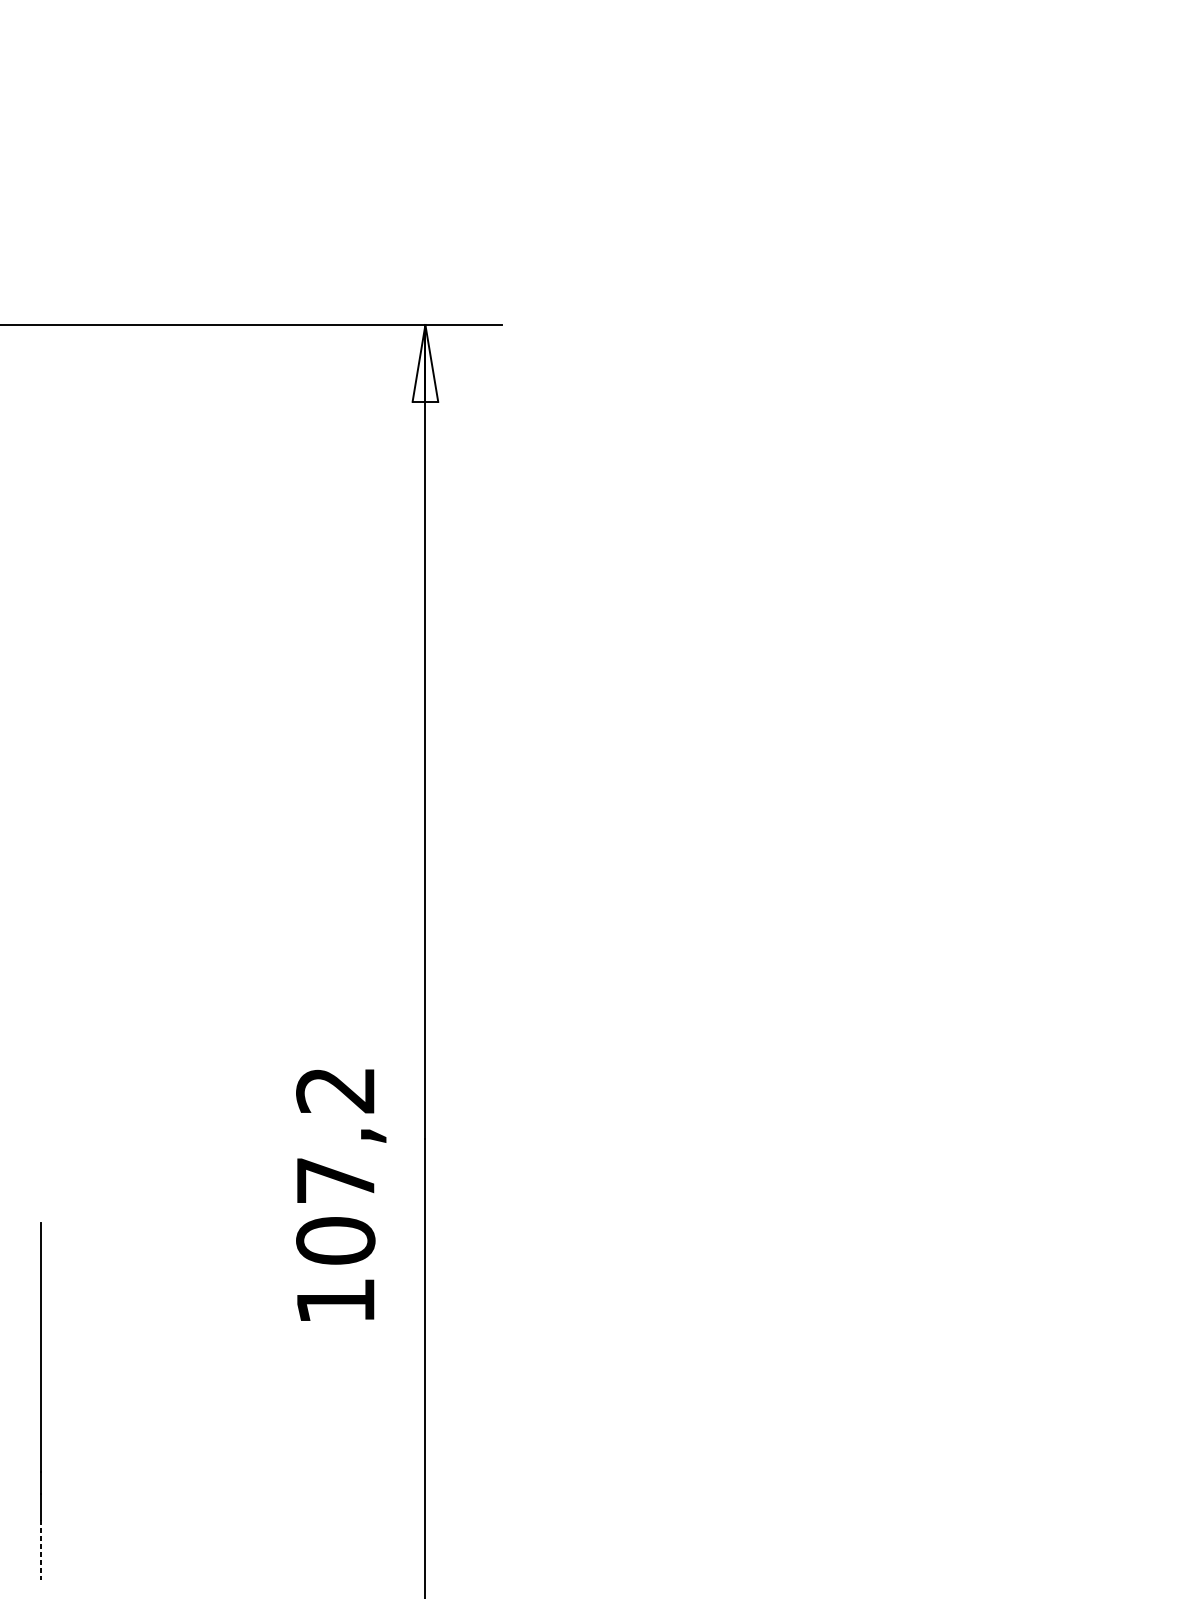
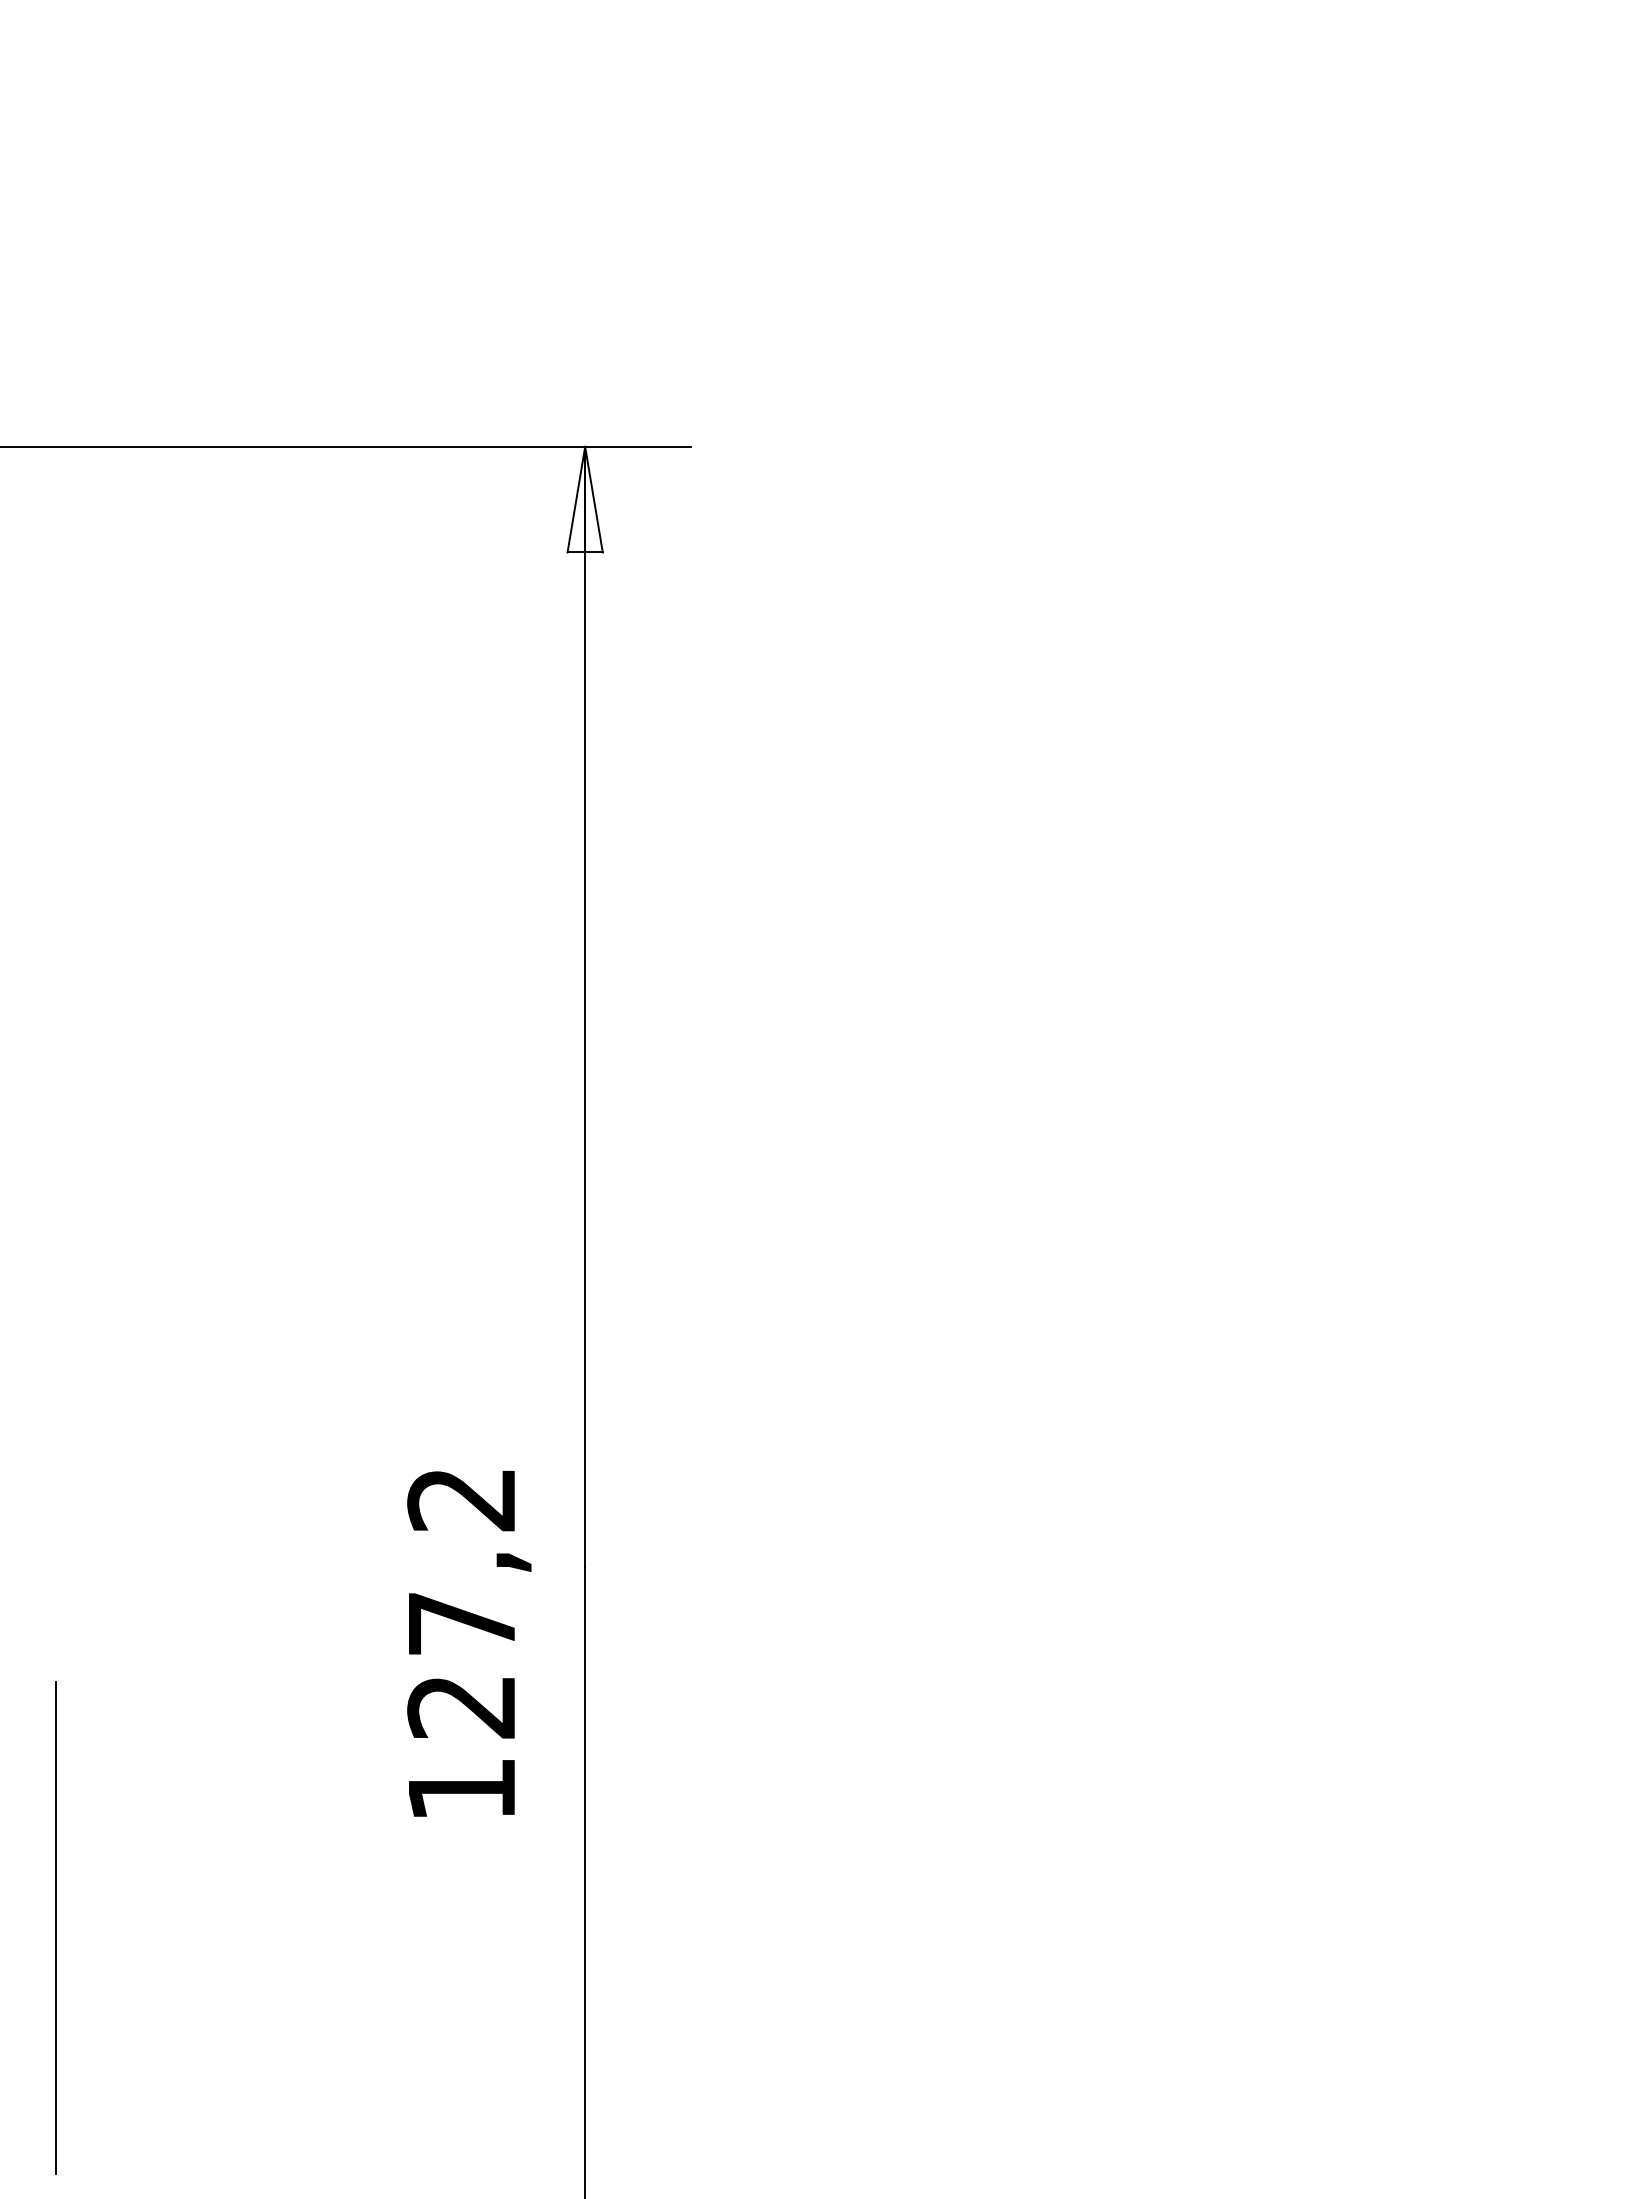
text: (335, 1240) -> (461, 1706), 107,2 -> 127,2
line: (40, 1550) -> (55, 2132), dashed -> solid

